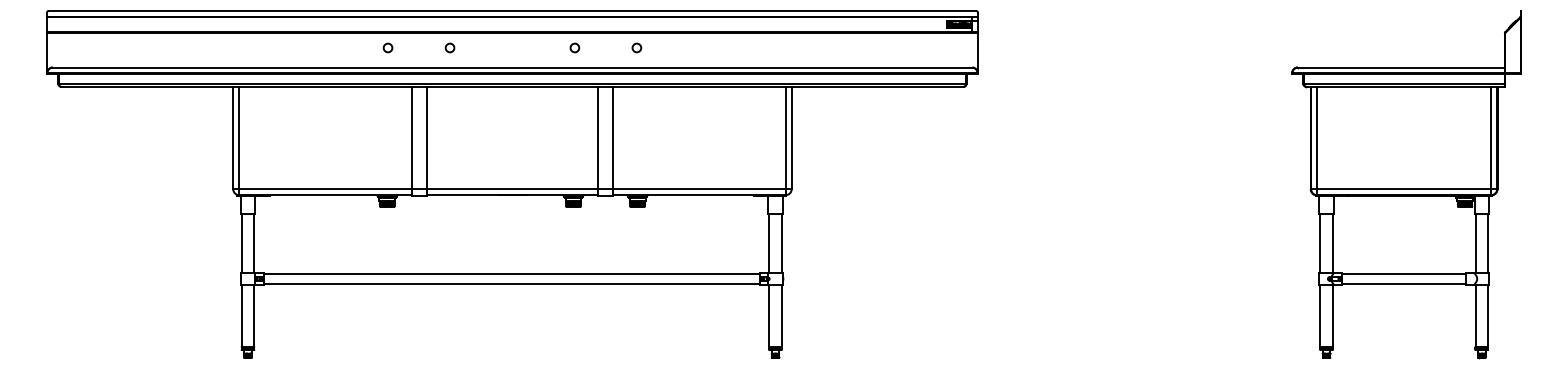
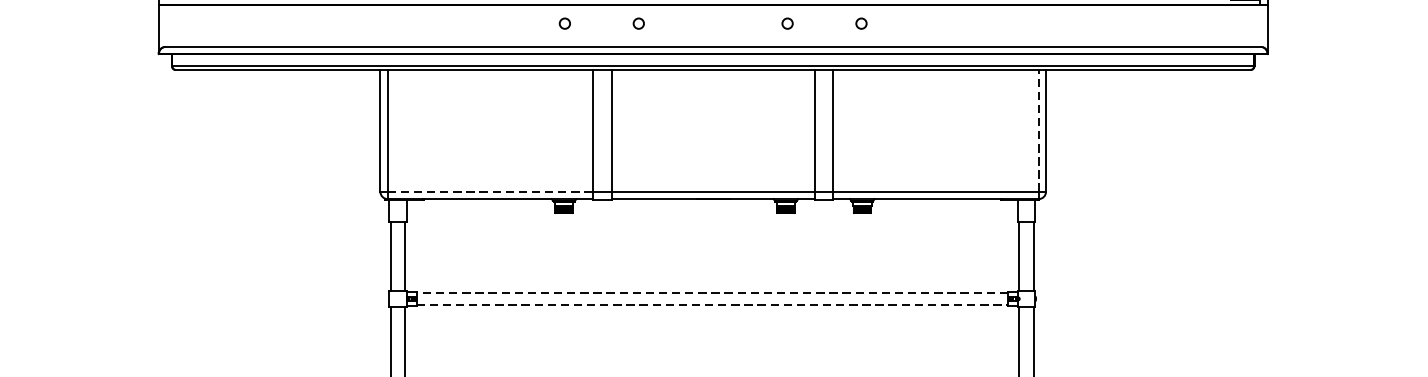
line: (785, 137) -> (1038, 130), solid -> dashed
line: (325, 189) -> (490, 192), solid -> dashed
line: (511, 274) -> (712, 293), solid -> dashed
line: (512, 283) -> (713, 304), solid -> dashed

